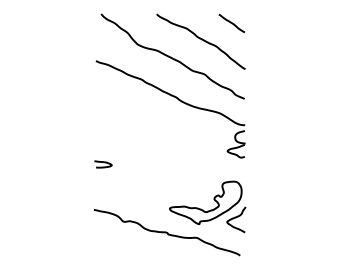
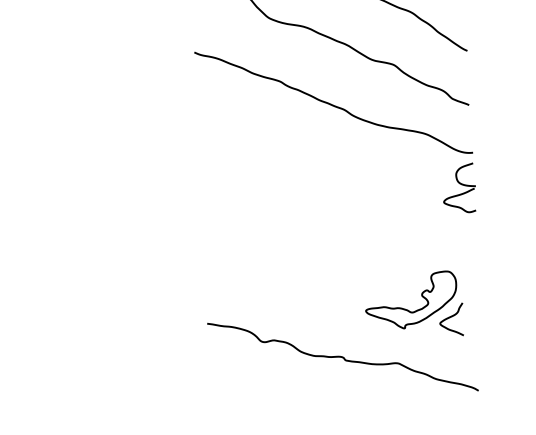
curve: (104, 163) -> (221, 238), removed
part: (207, 206) -> (413, 304), size x0.7

